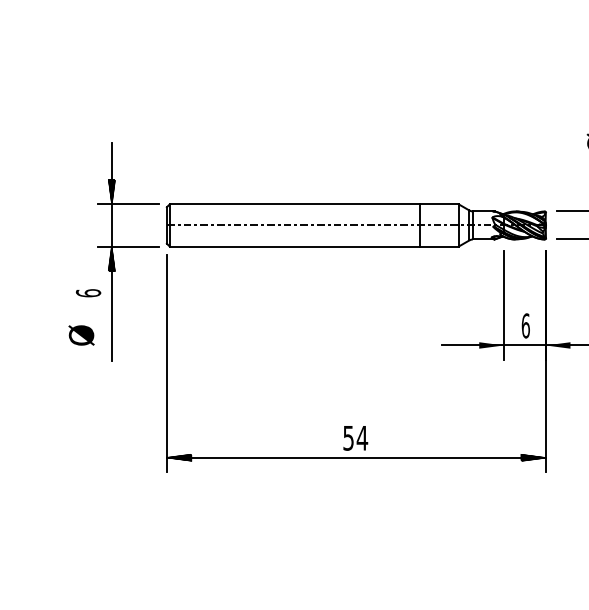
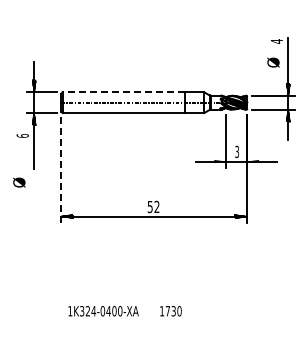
line: (293, 204) -> (123, 92), solid -> dashed
text: (526, 325) -> (237, 151), 6 -> 3
text: (81, 335) -> (19, 182), moved
line: (167, 363) -> (61, 170), solid -> dashed
text: (361, 437) -> (156, 206), 54 -> 52

